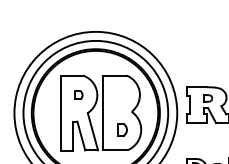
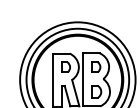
part: (78, 94) -> (65, 66), size x1.67
part: (121, 94) -> (96, 66), added
part: (122, 129) -> (96, 91), size x1.43

